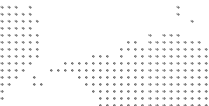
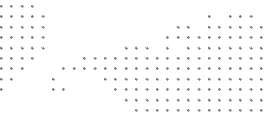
part: (37, 80) -> (58, 83), moved

